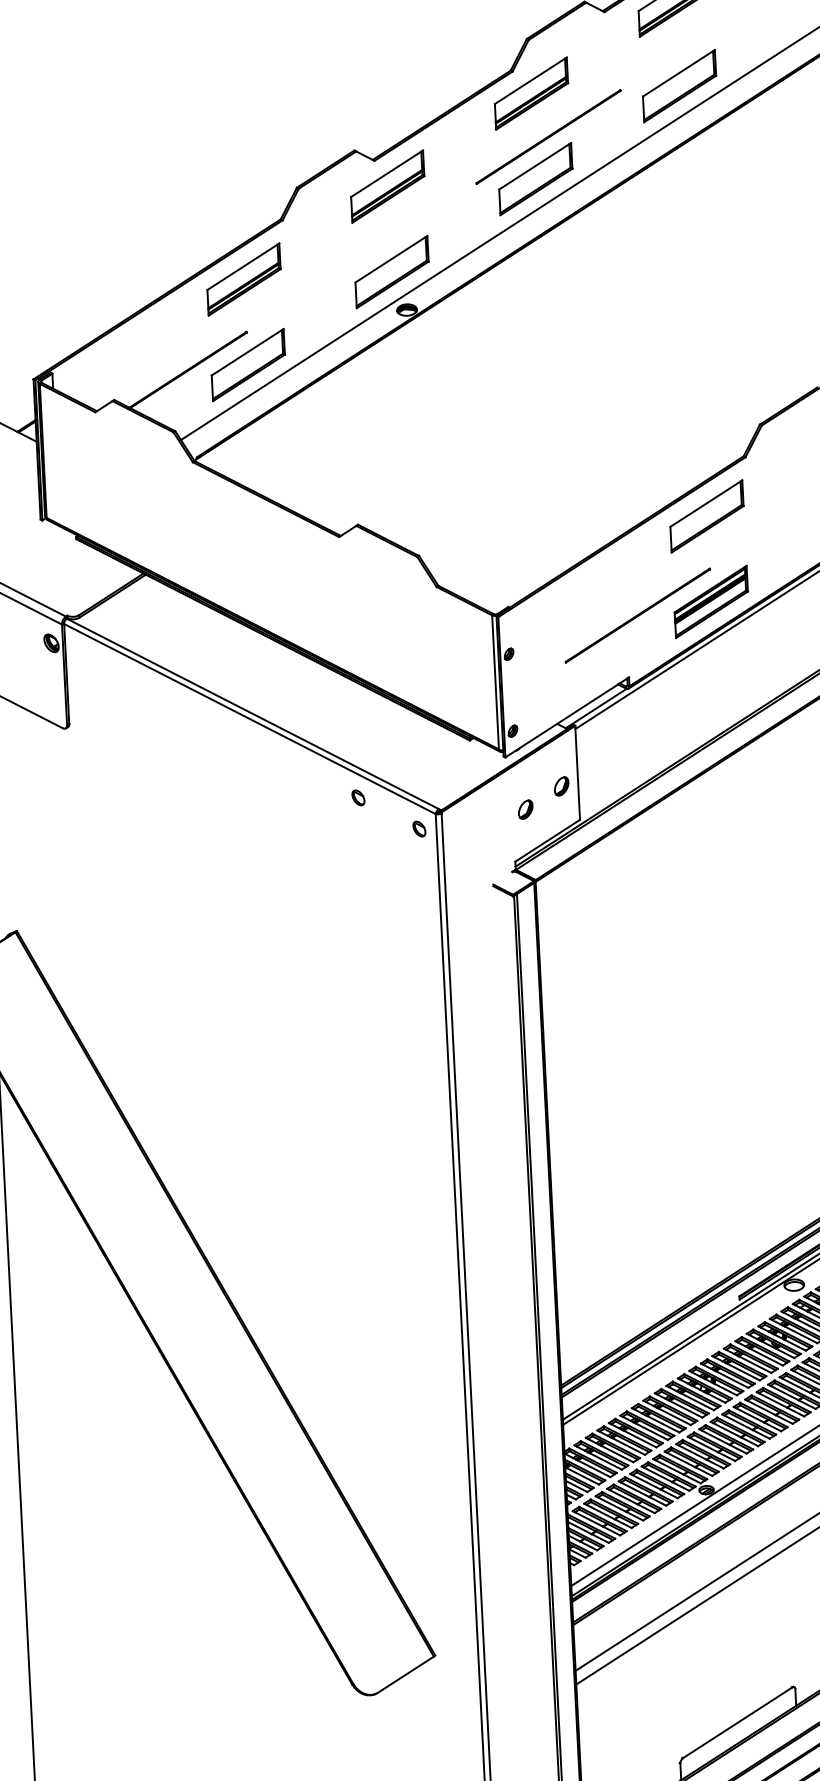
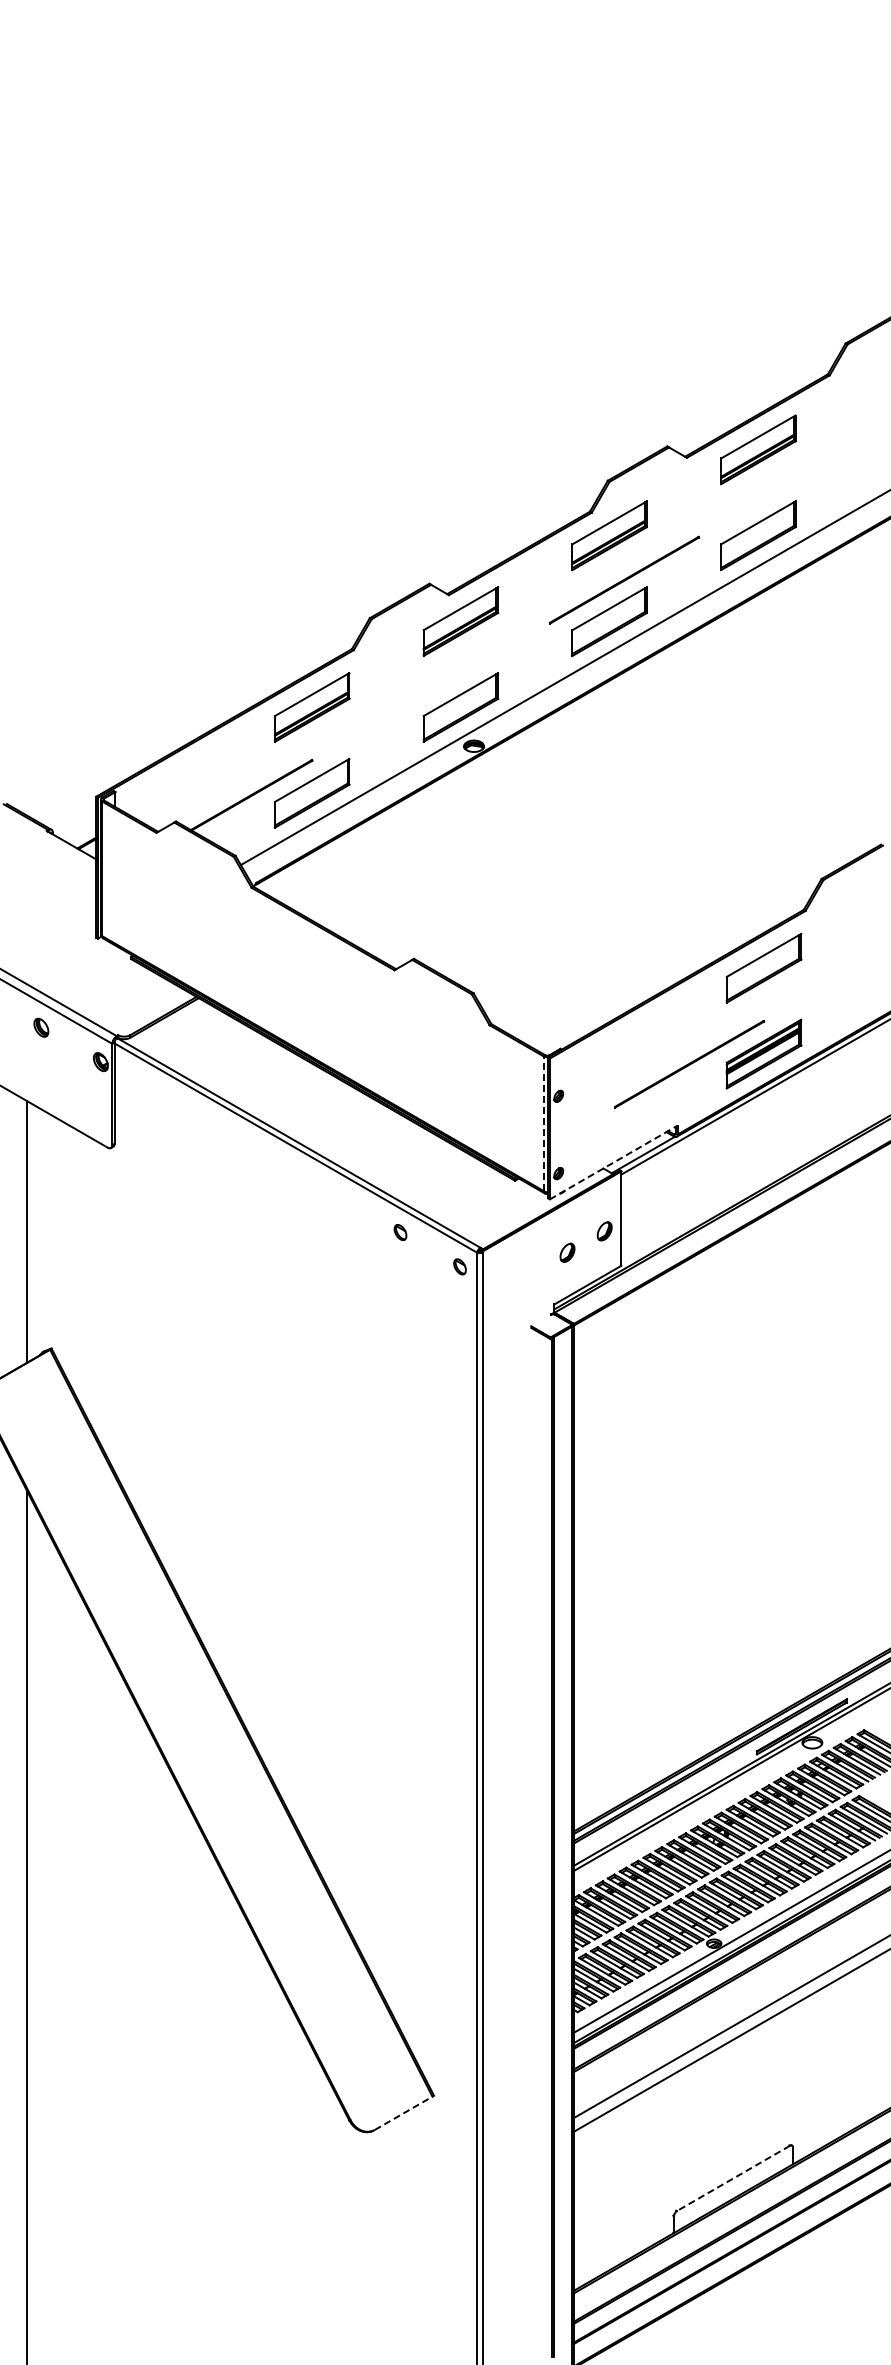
line: (495, 682) -> (543, 1123), solid -> dashed
line: (566, 717) -> (613, 1162), solid -> dashed
line: (406, 1674) -> (404, 2113), solid -> dashed
line: (737, 1722) -> (733, 2178), solid -> dashed

